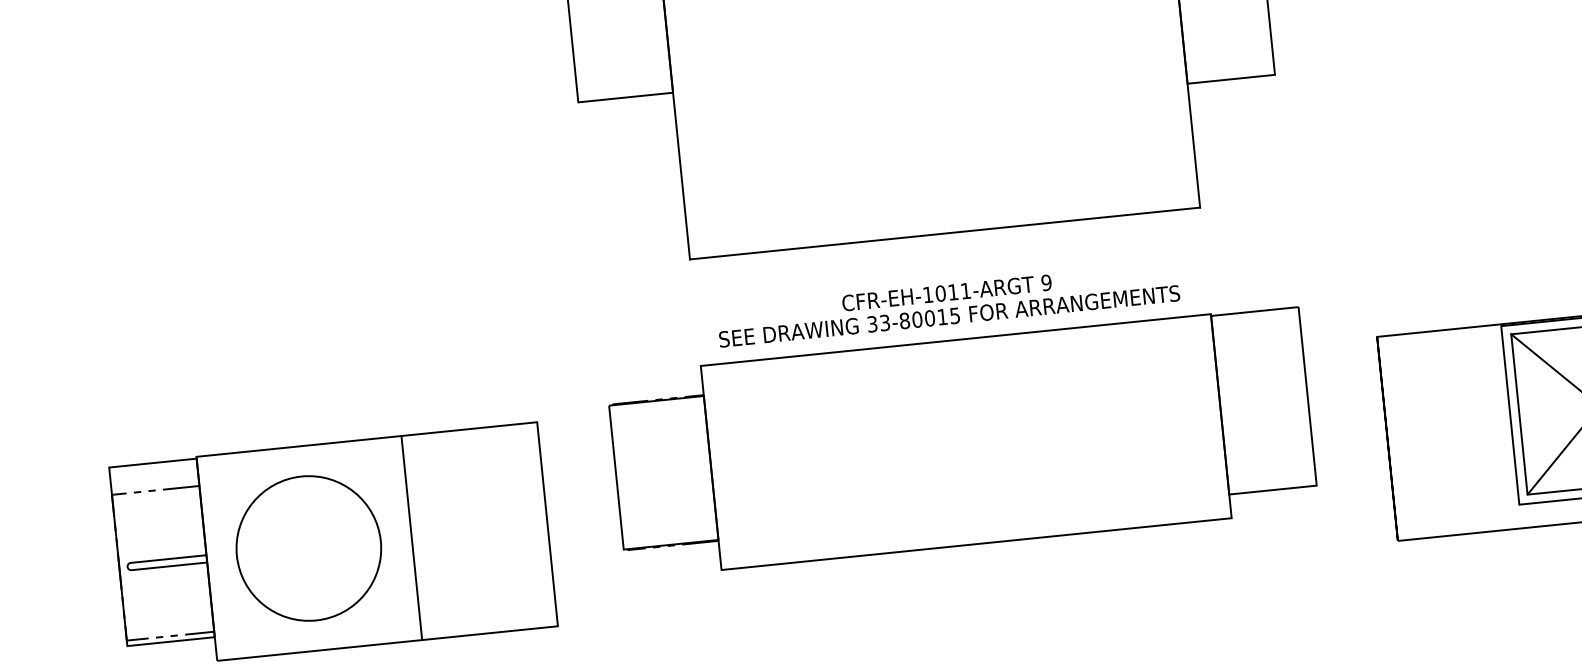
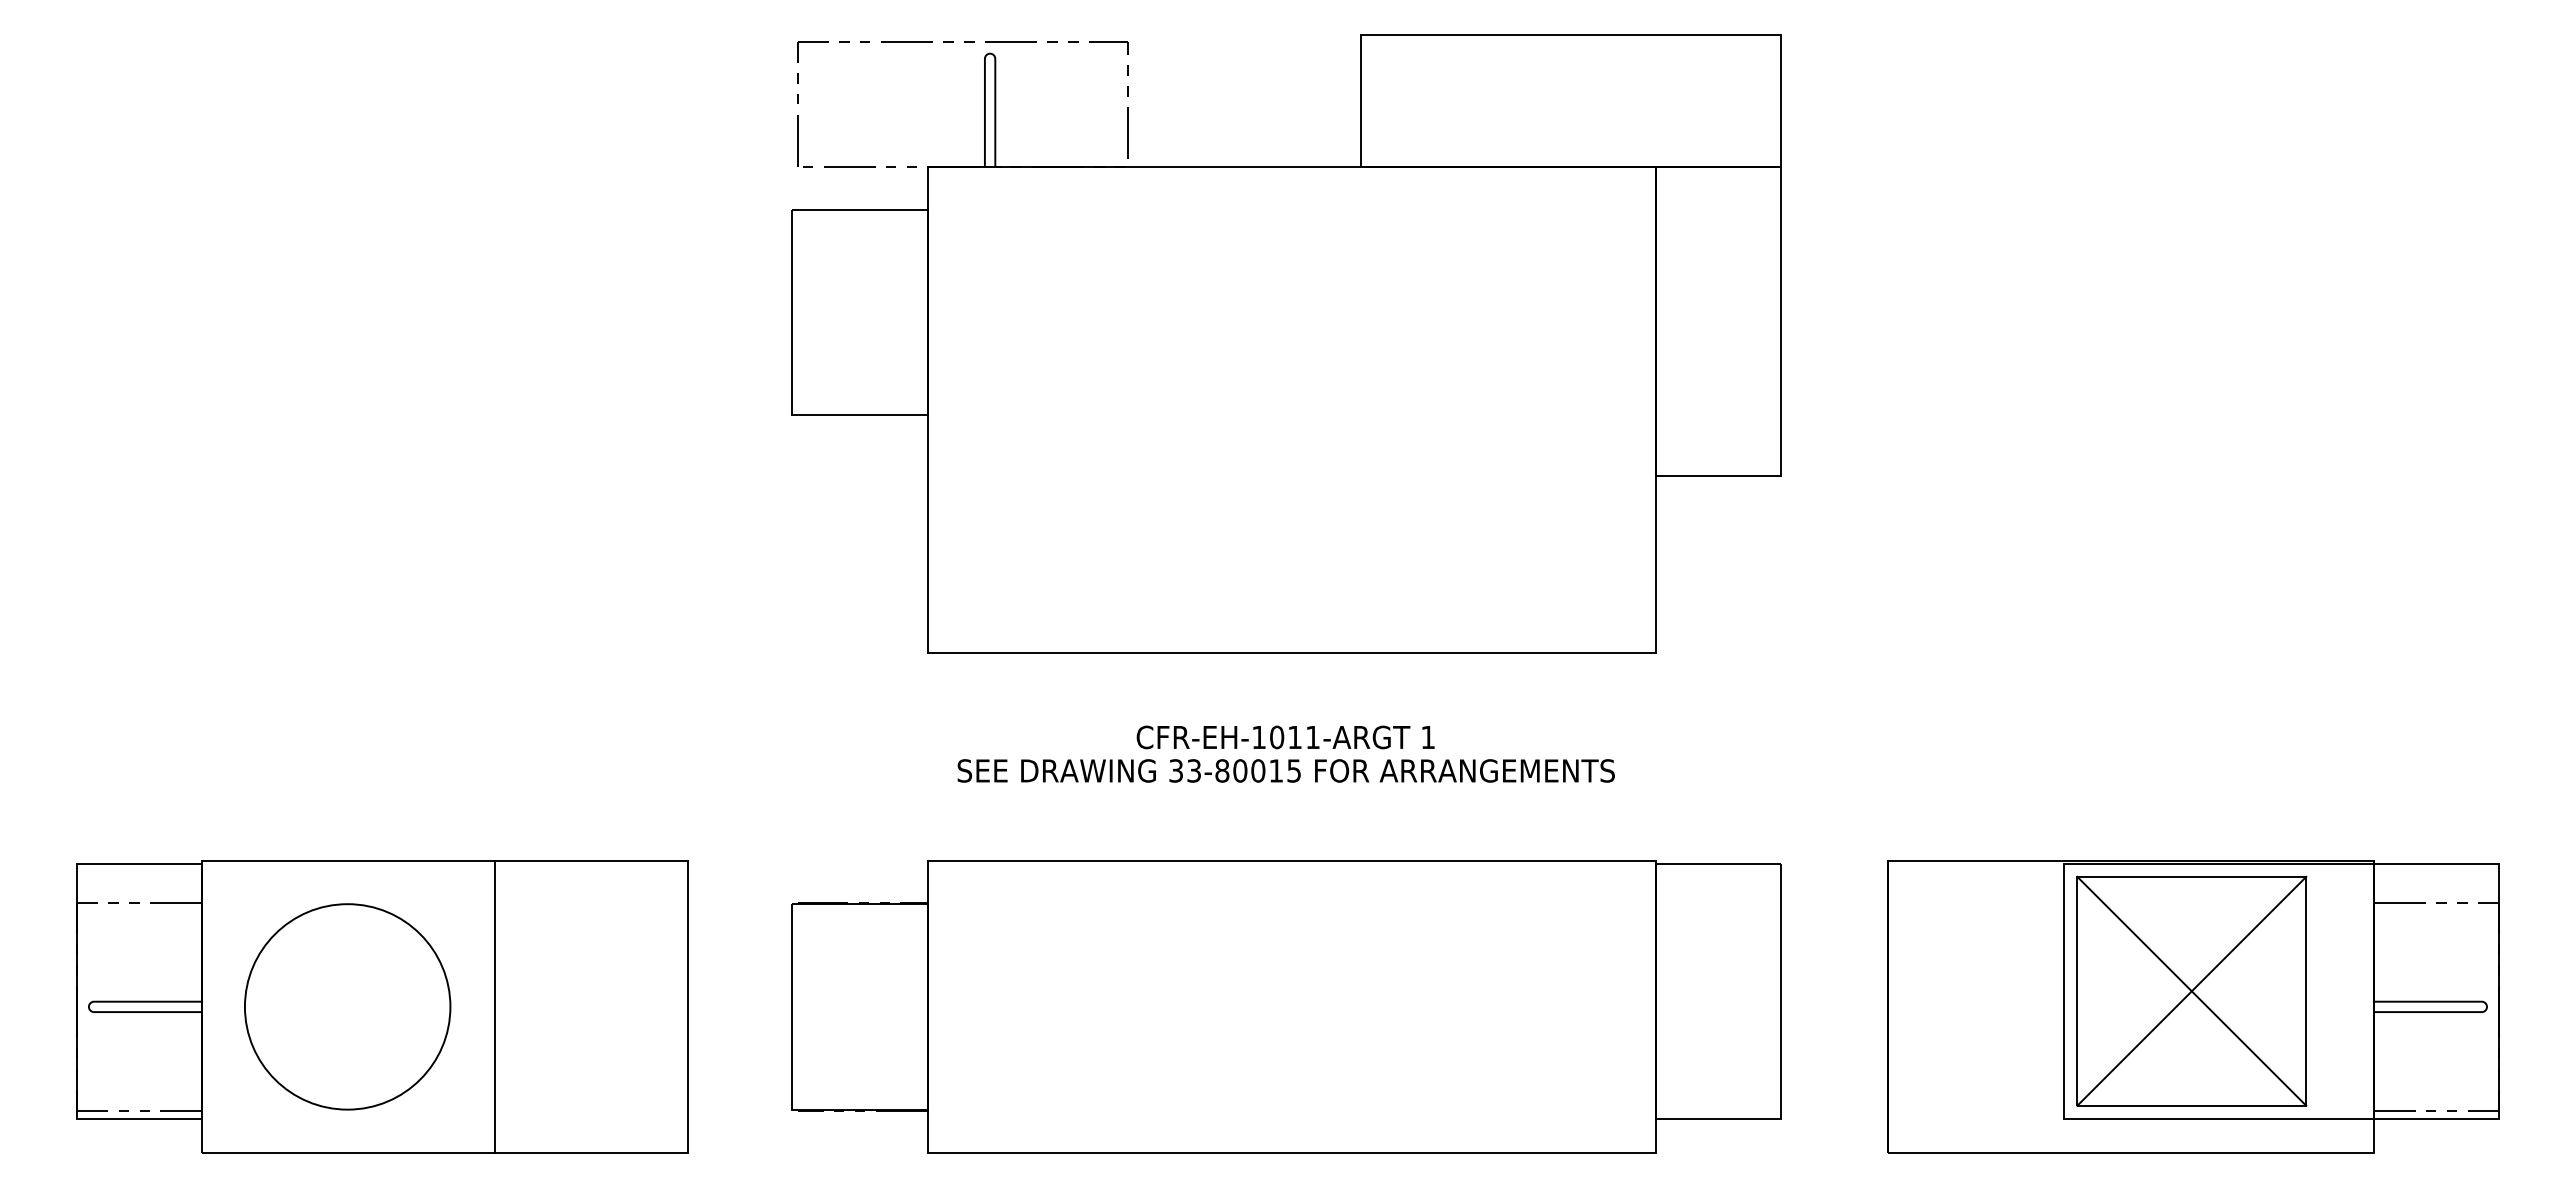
text: (1046, 282) -> (1428, 737), 9 -> 1
part: (962, 442) -> (1286, 1006), moved

